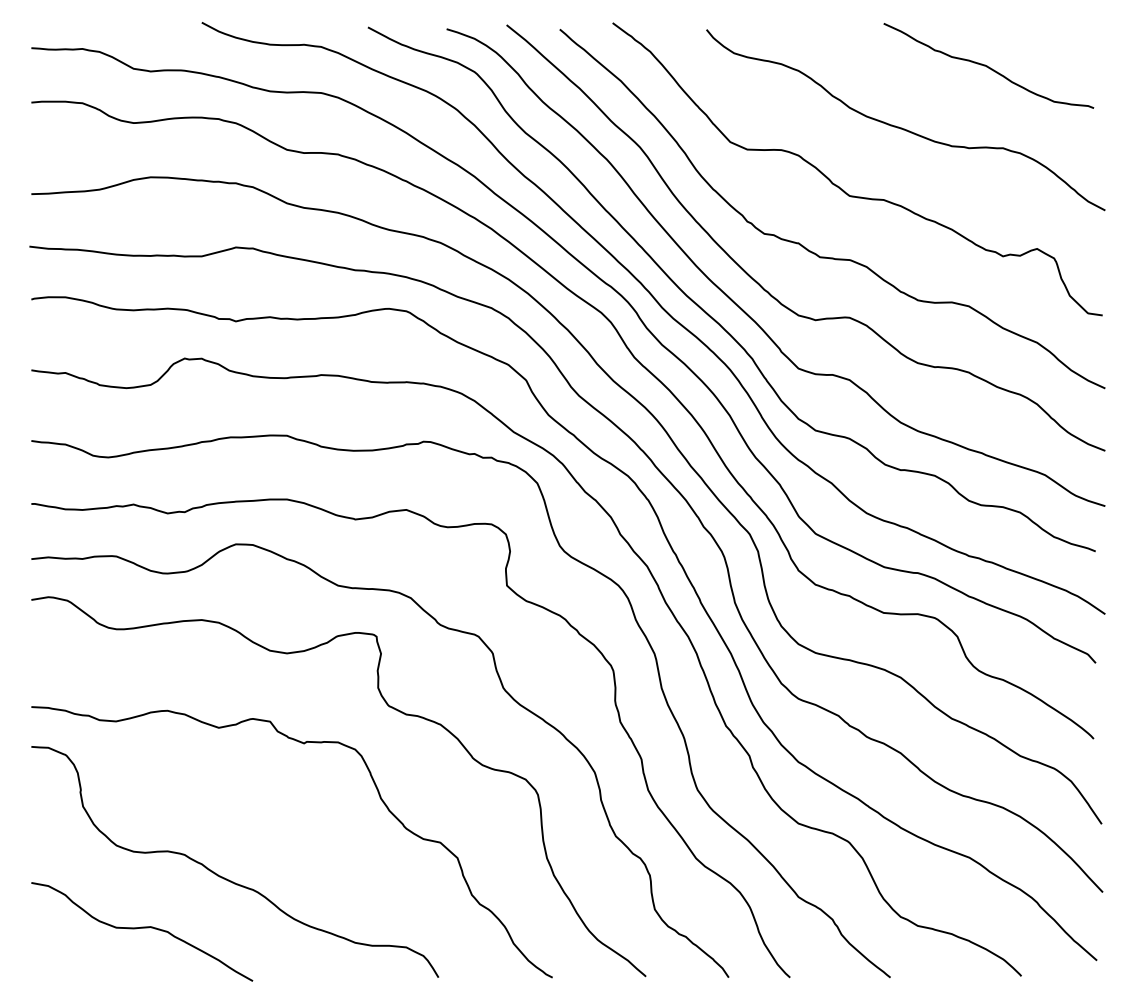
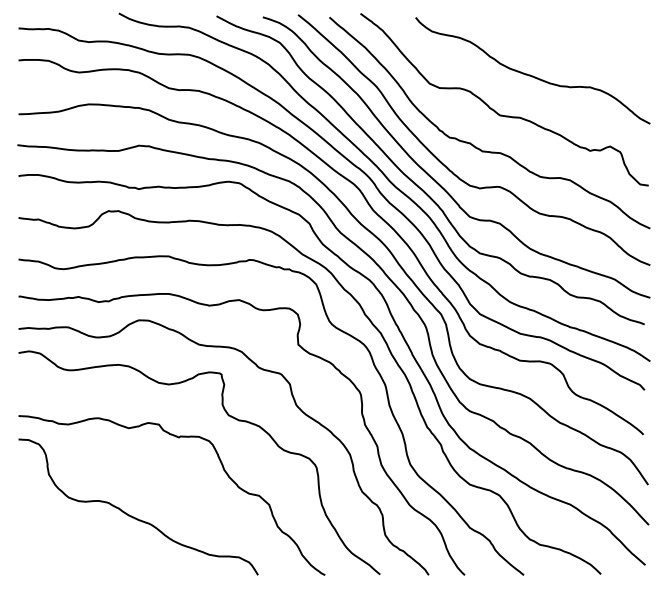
curve: (988, 65) -> (581, 38), removed
curve: (141, 928) -> (83, 546), removed

